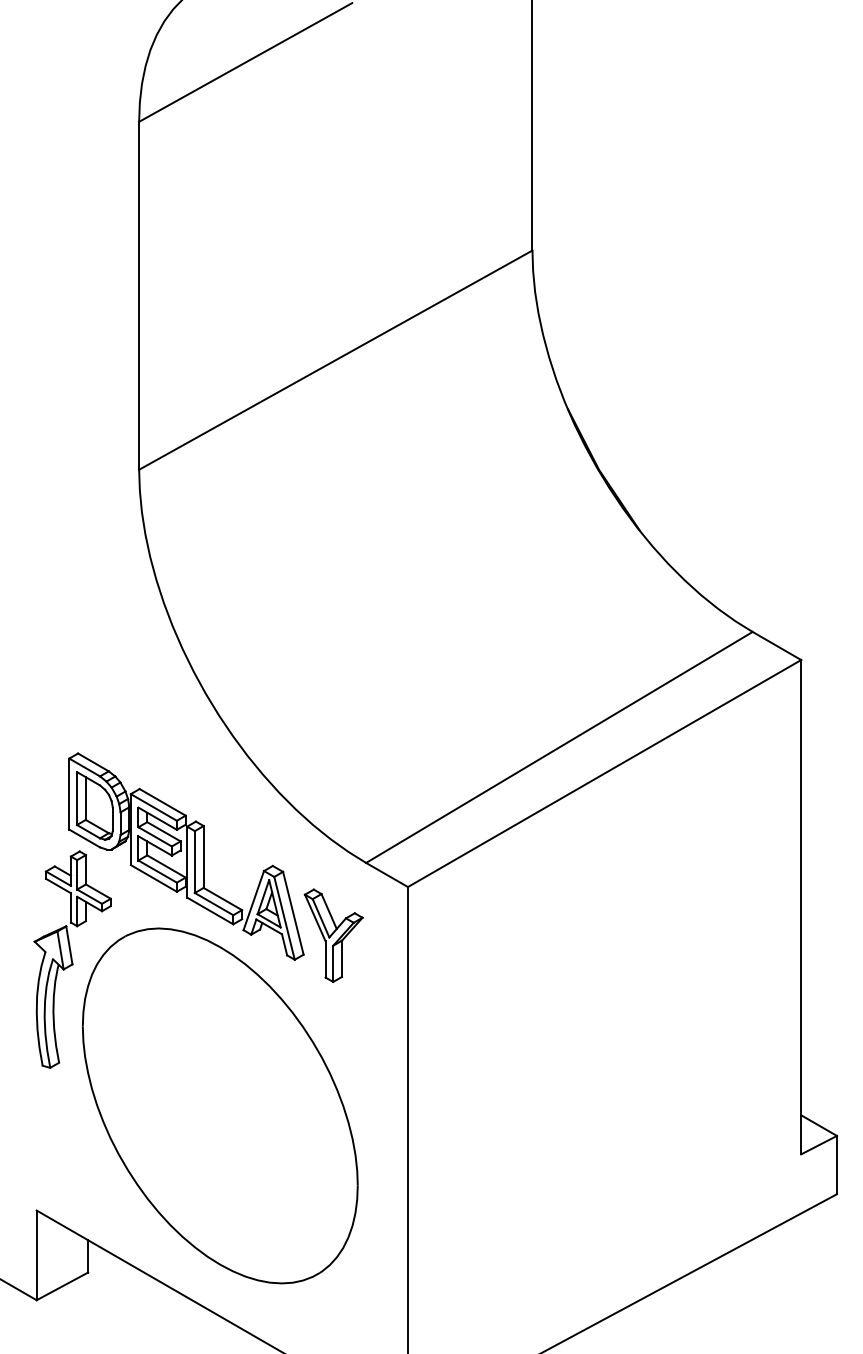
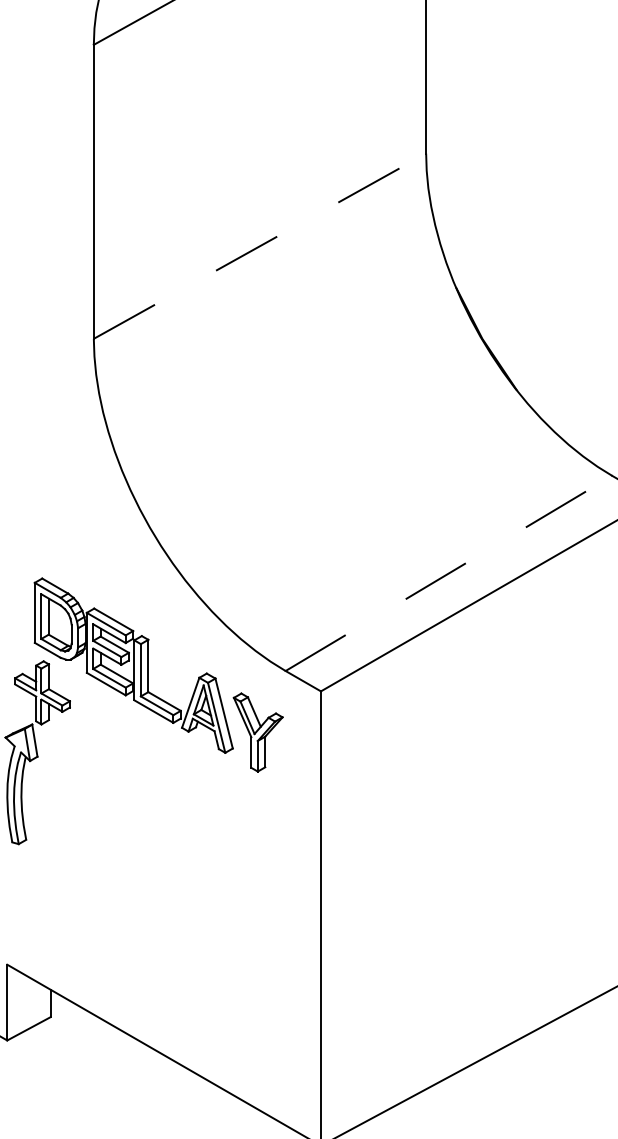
line: (336, 359) -> (260, 245), solid -> dashed
line: (559, 747) -> (448, 573), solid -> dashed
part: (220, 1105) -> (162, 875), removed

